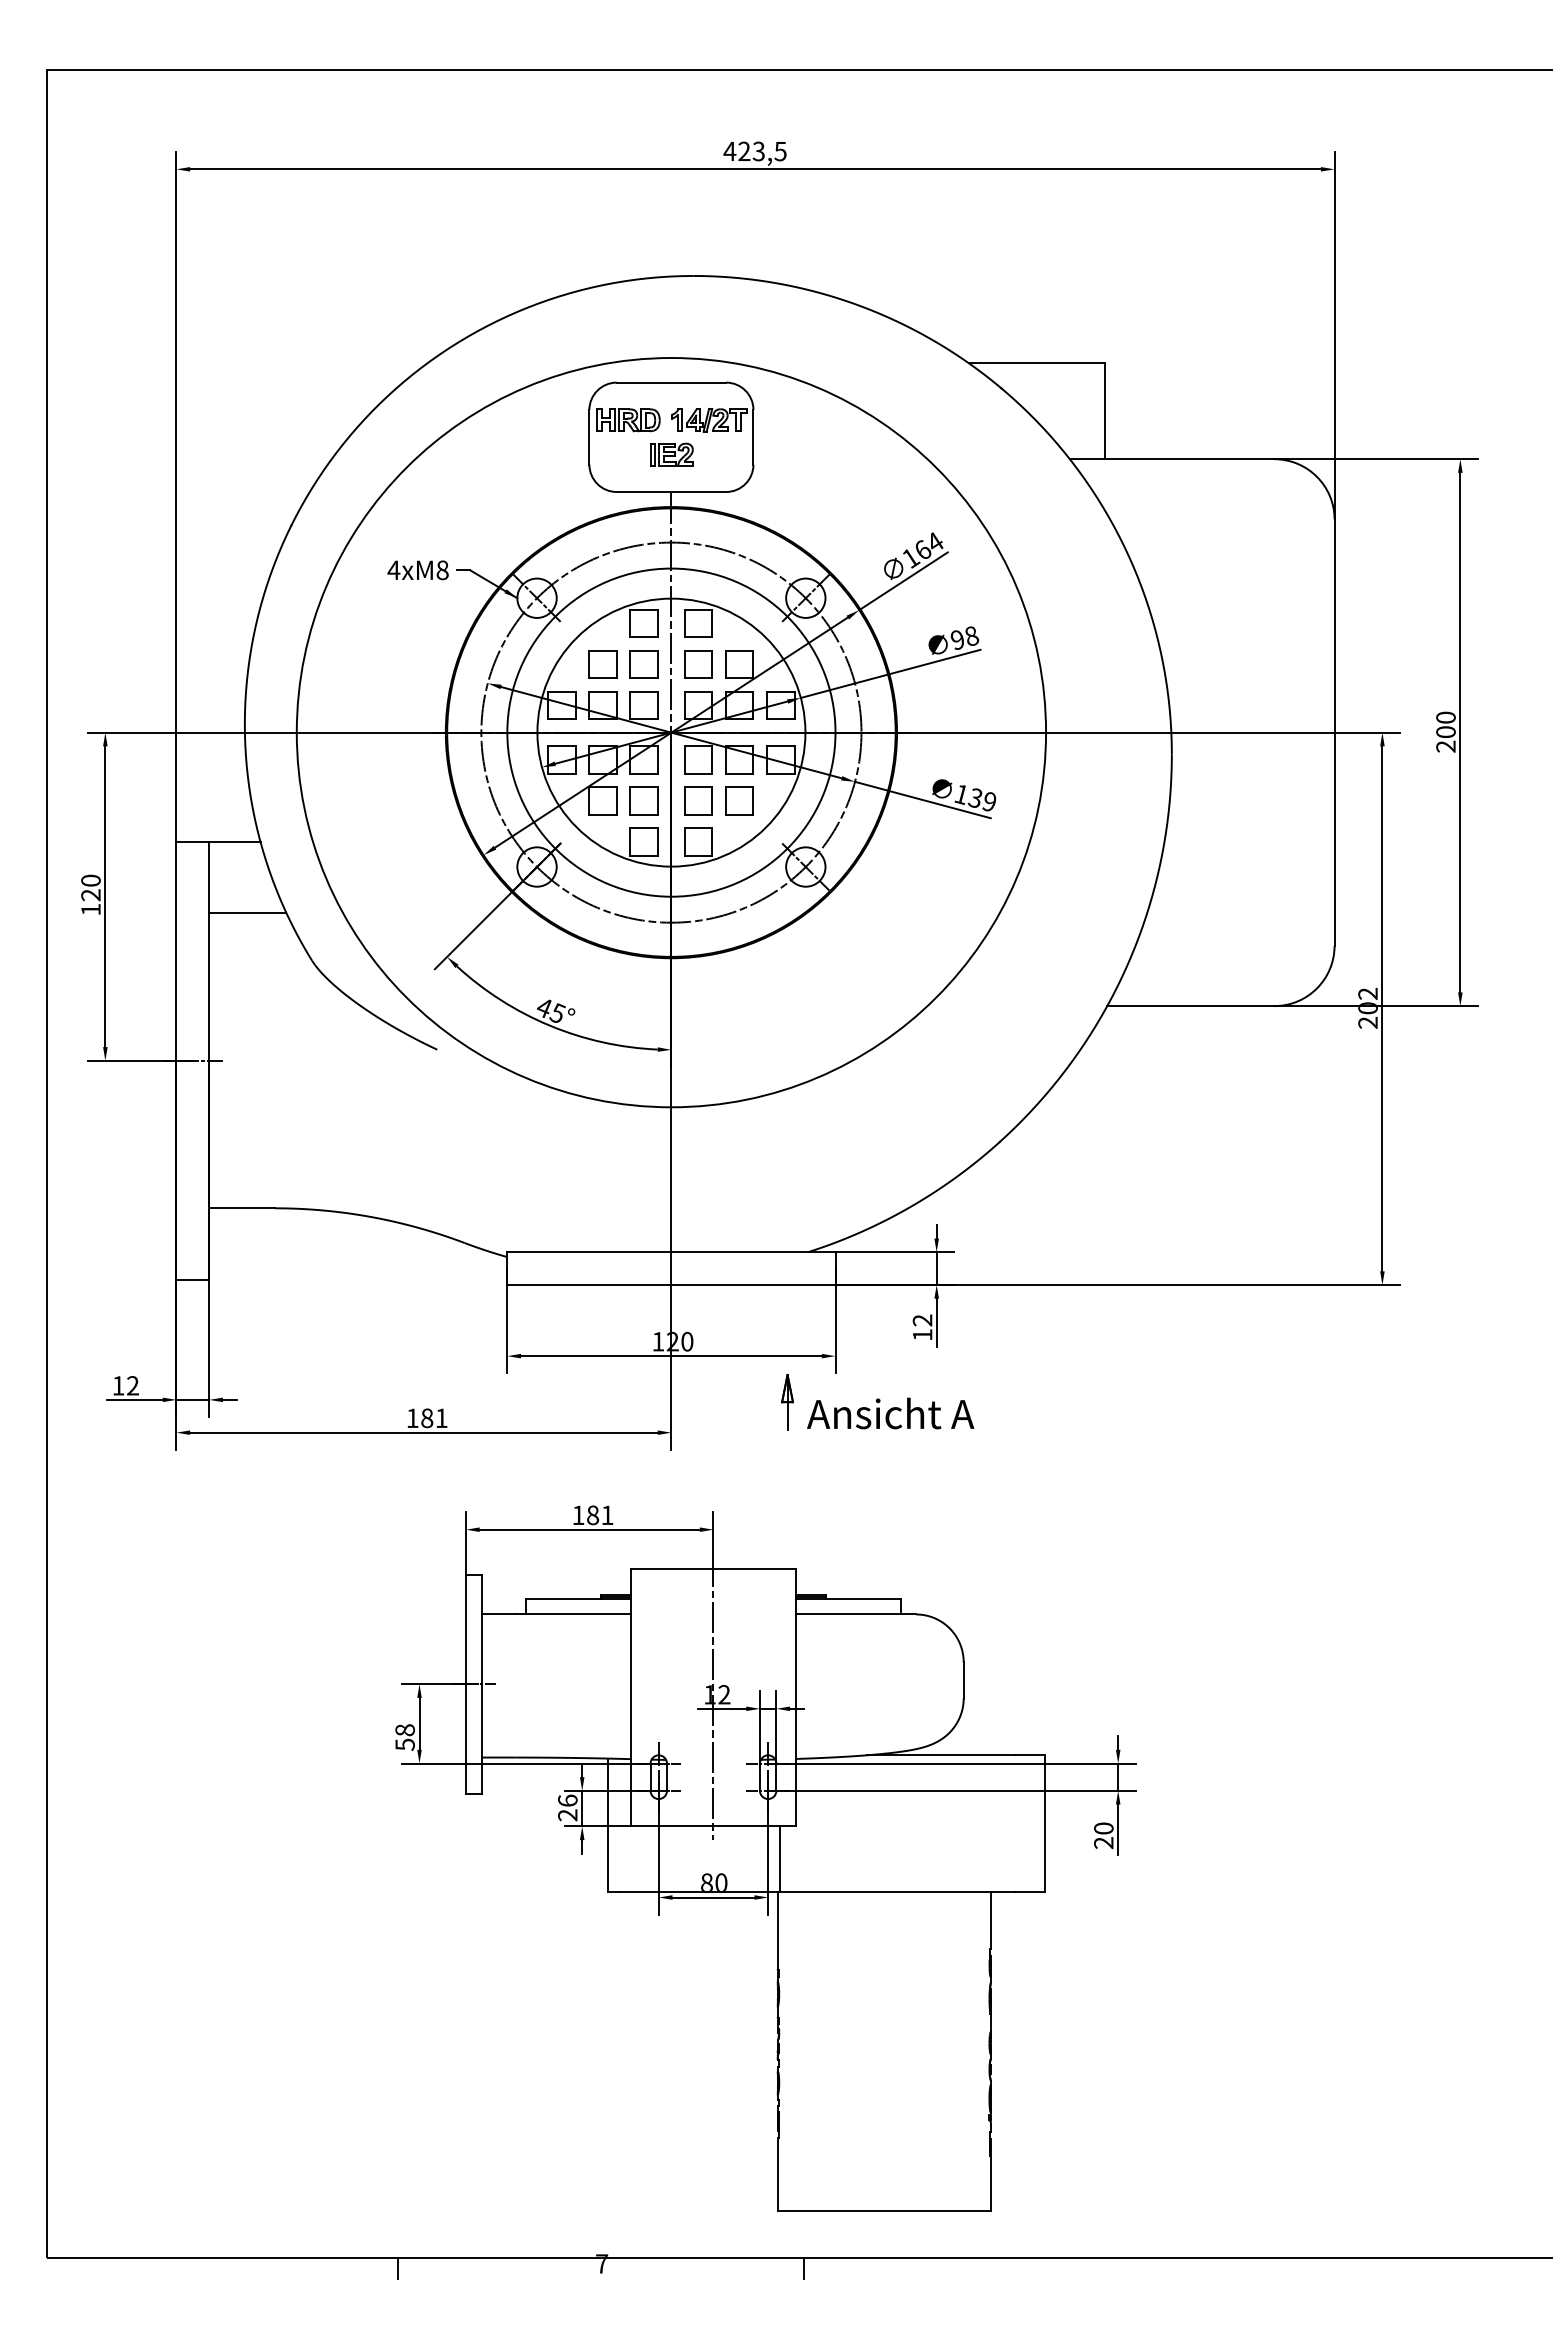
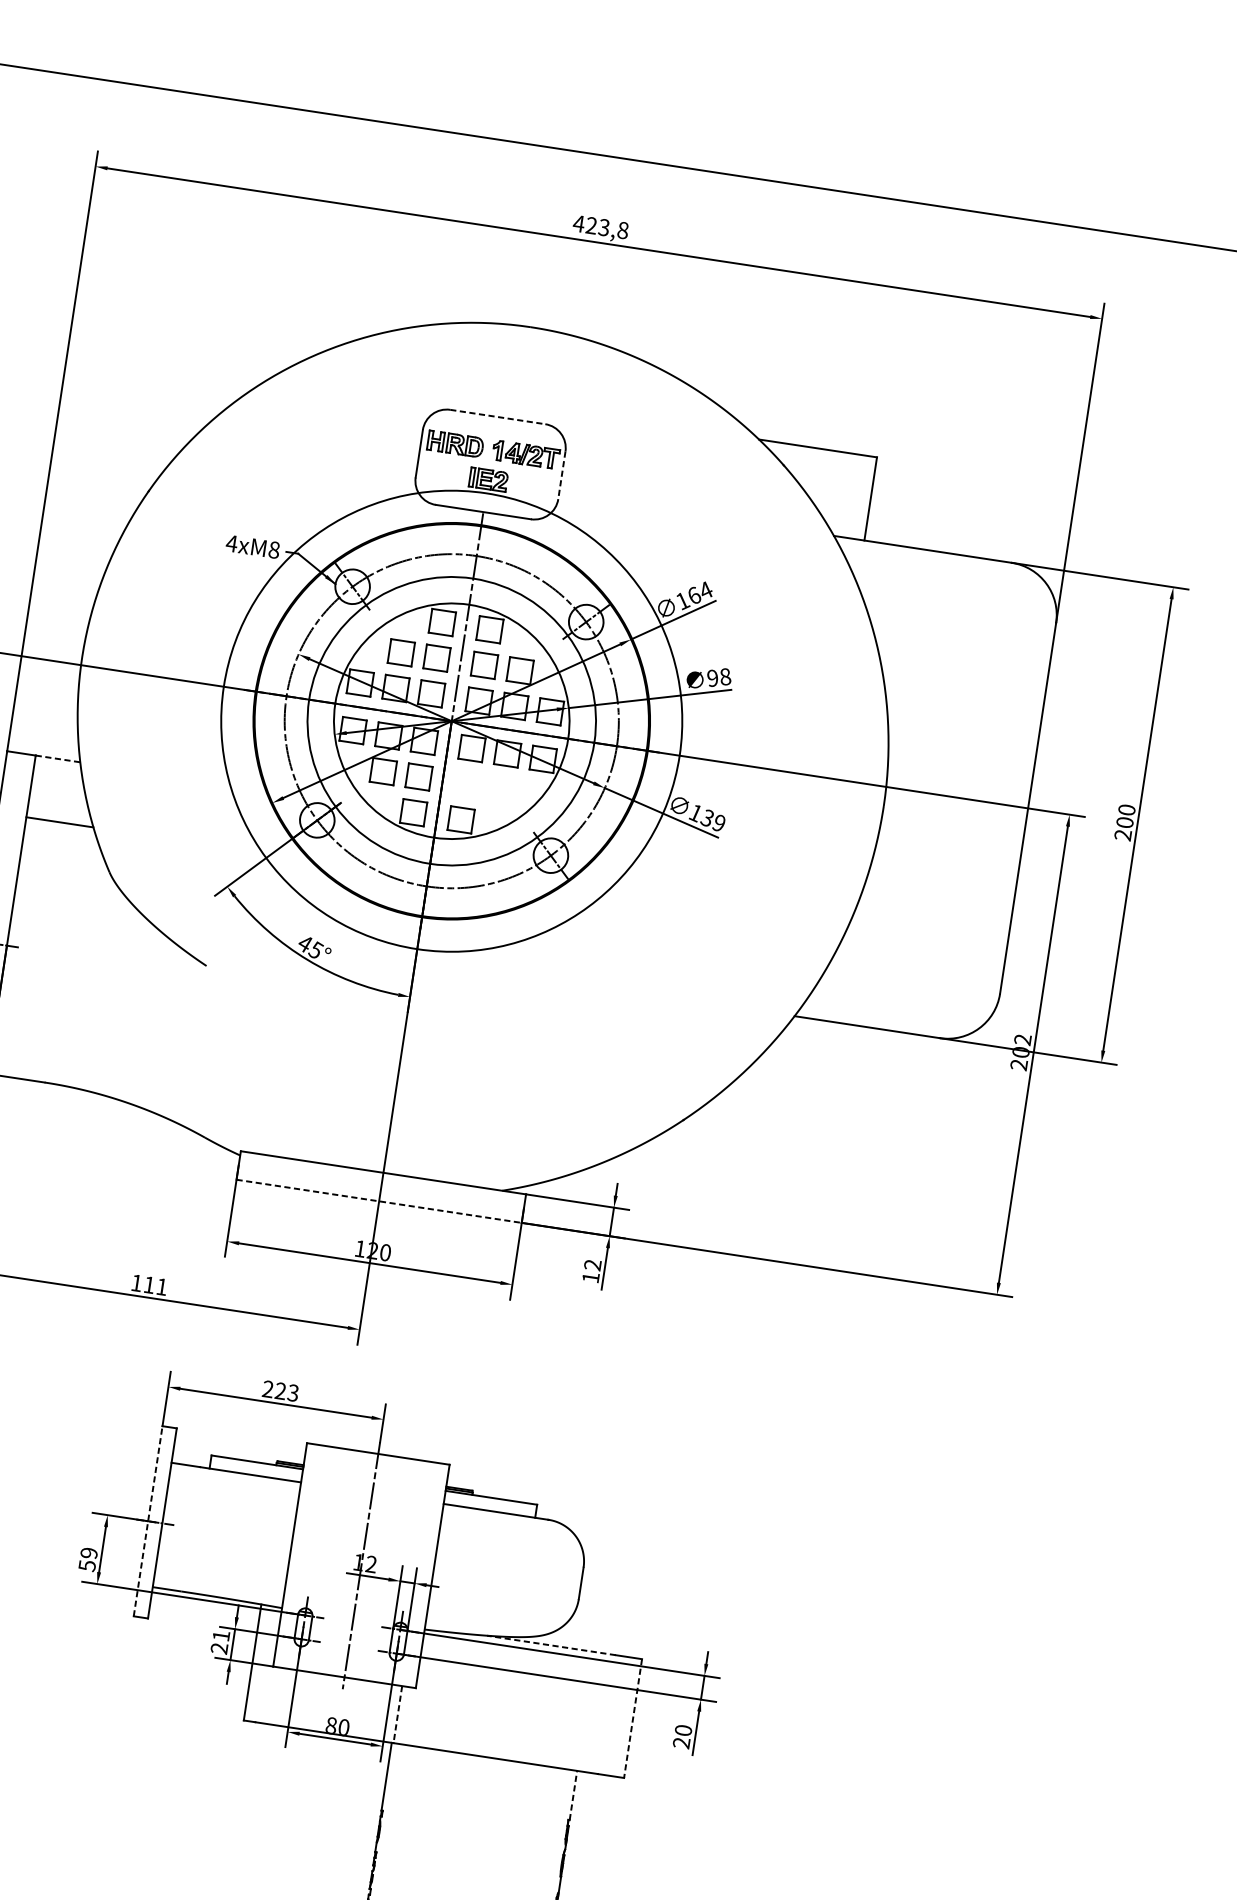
text: (780, 151) -> (622, 230), 423,5 -> 423,8
line: (671, 382) -> (497, 416), solid -> dashed
line: (753, 437) -> (561, 475), solid -> dashed
circle: (671, 732) -> (451, 721), size x0.7
part: (698, 800) -> (466, 783), removed
part: (739, 800) -> (502, 789), removed
line: (234, 842) -> (57, 759), solid -> dashed
line: (671, 1285) -> (379, 1201), solid -> dashed
part: (877, 1402) -> (542, 1330), removed
text: (427, 1418) -> (149, 1285), 181 -> 111
text: (592, 1515) -> (280, 1391), 181 -> 223
line: (466, 1683) -> (148, 1520), solid -> dashed
text: (404, 1730) -> (88, 1553), 58 -> 59
line: (940, 1755) -> (551, 1645), solid -> dashed
text: (567, 1800) -> (221, 1635), 26 -> 21
line: (1045, 1824) -> (633, 1719), solid -> dashed
line: (779, 1859) -> (397, 1714), solid -> dashed
line: (991, 1919) -> (573, 1794), solid -> dashed

